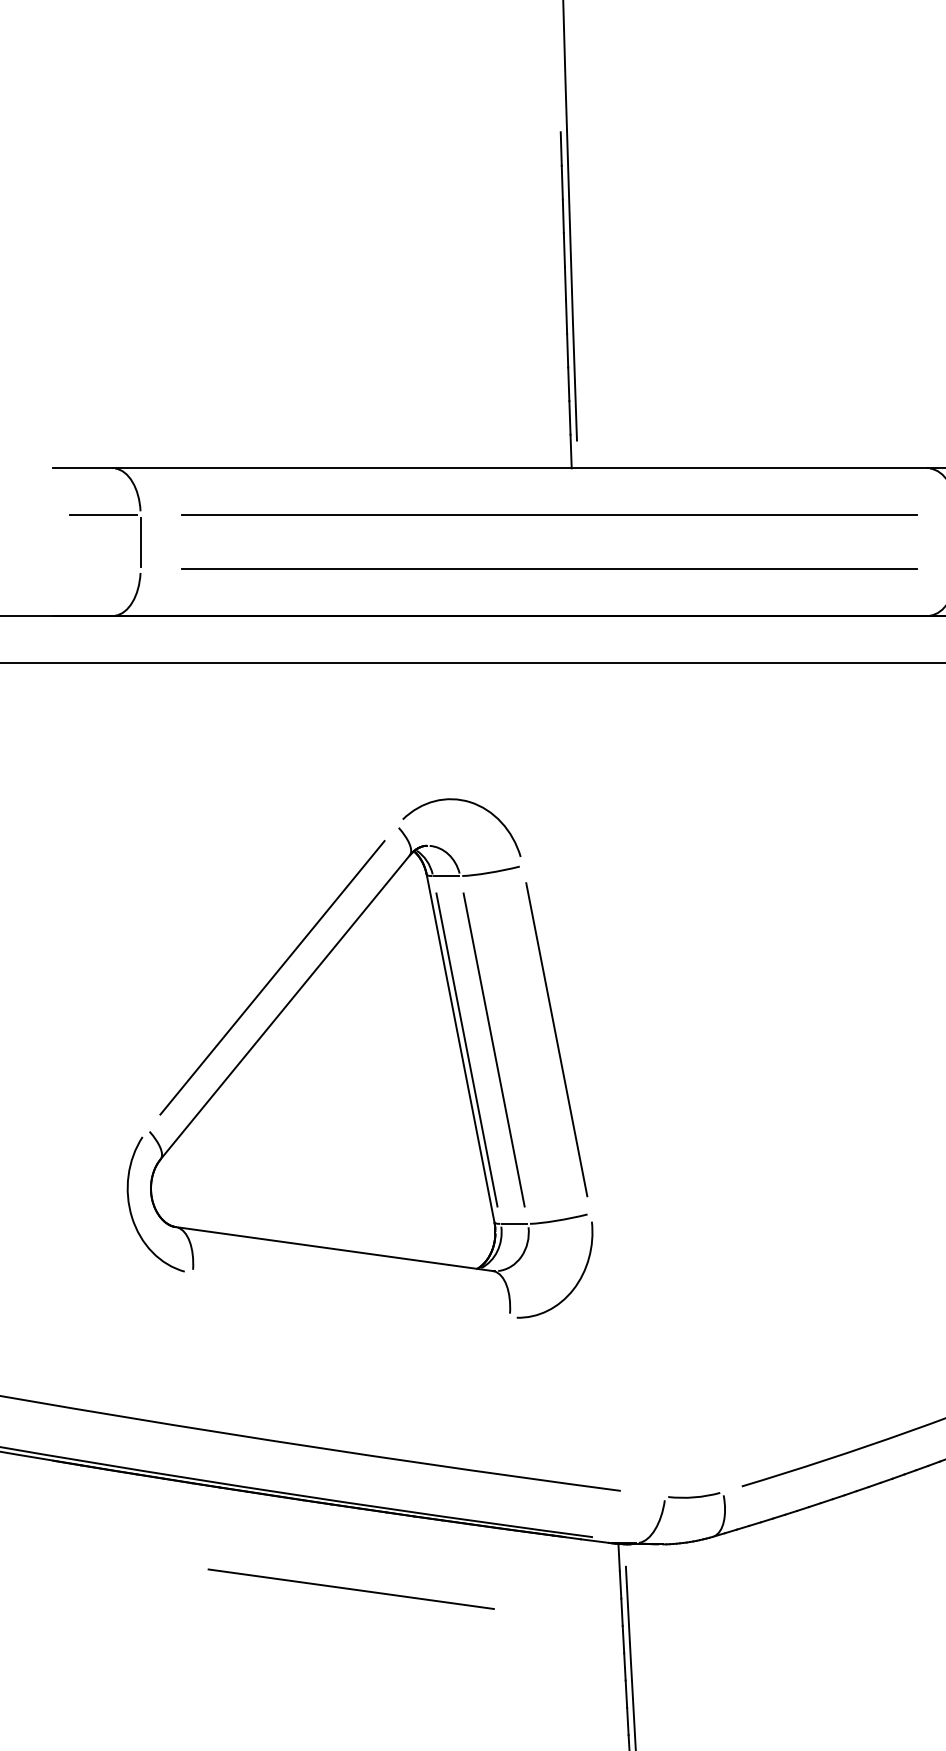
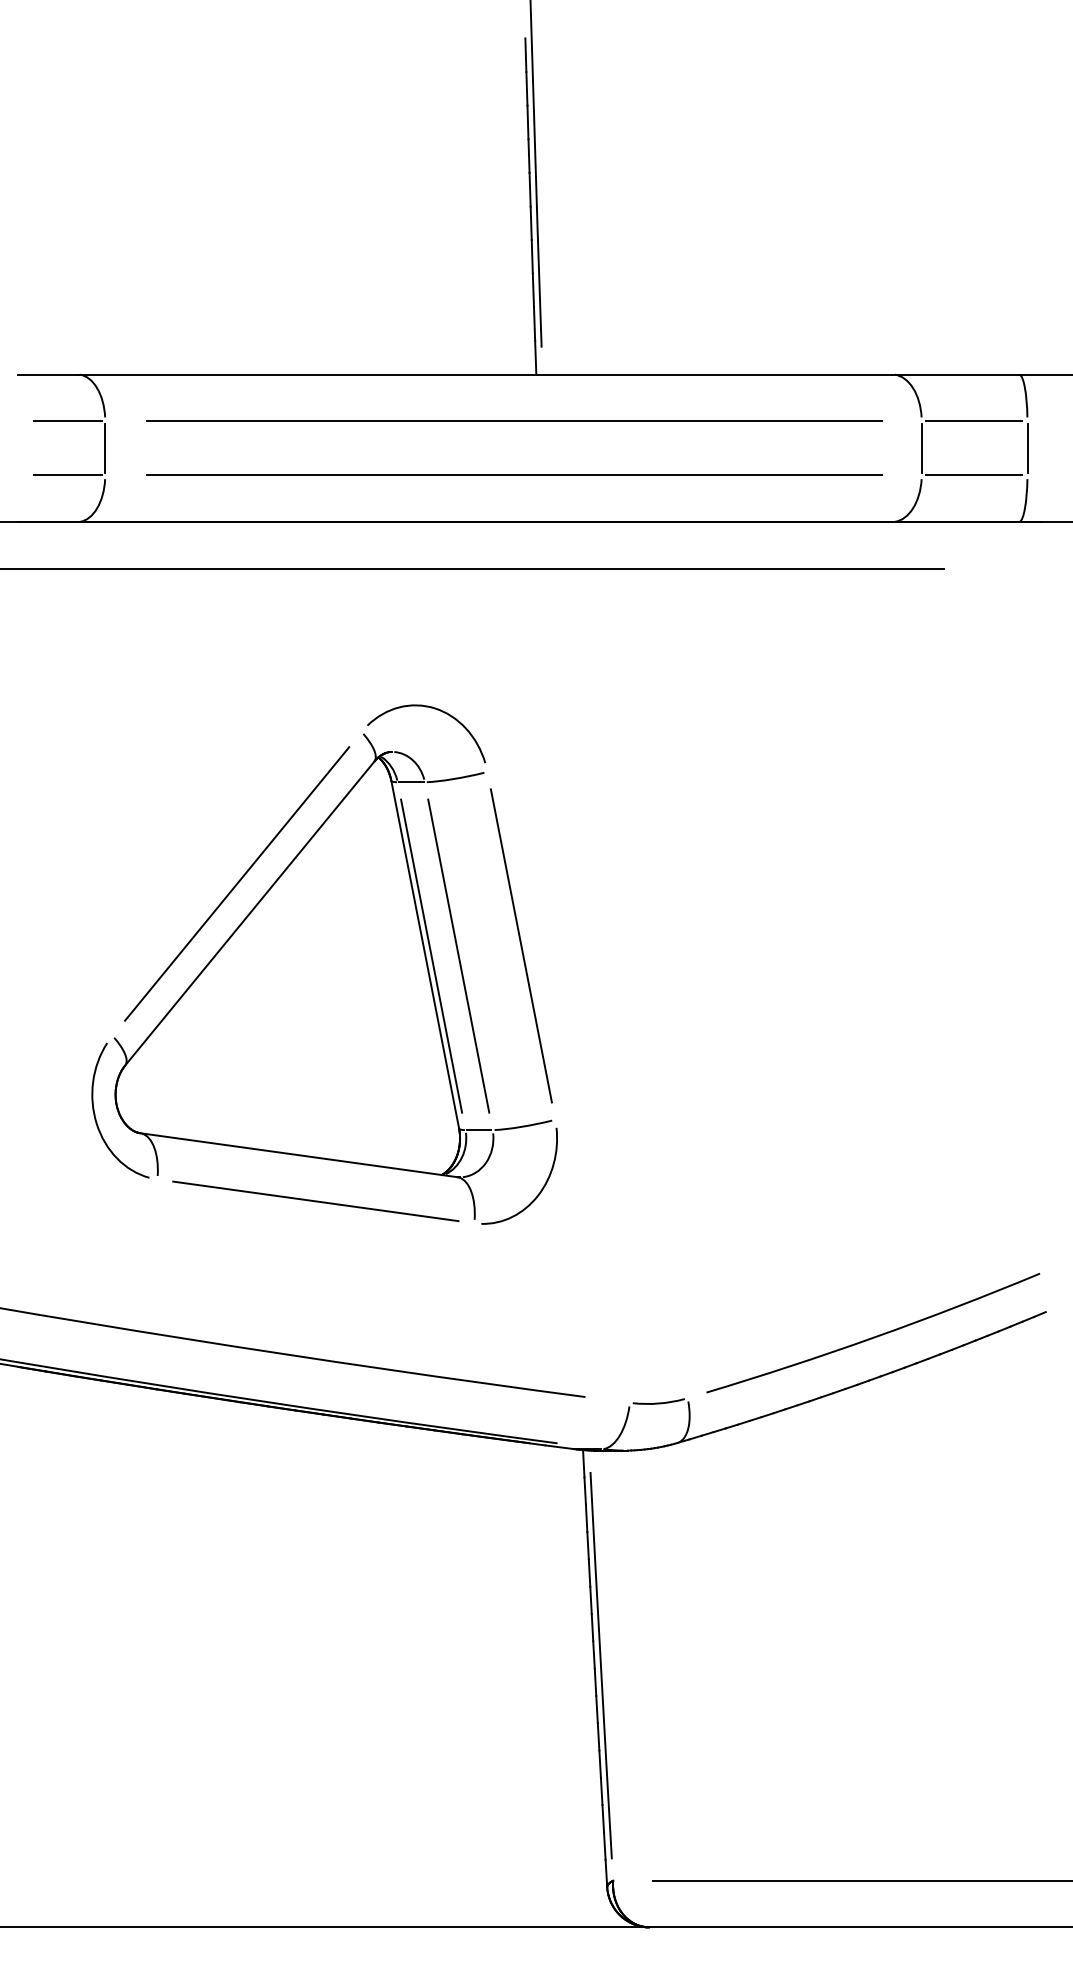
line: (102, 569) -> (67, 475), added
line: (350, 1588) -> (315, 1200), moved

